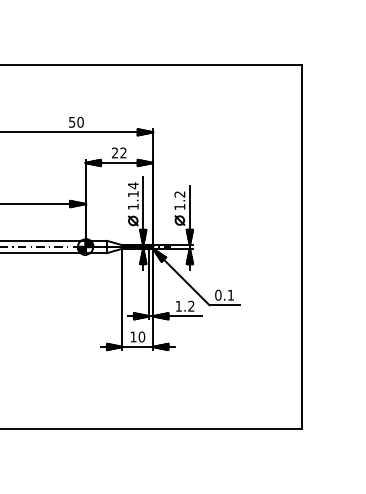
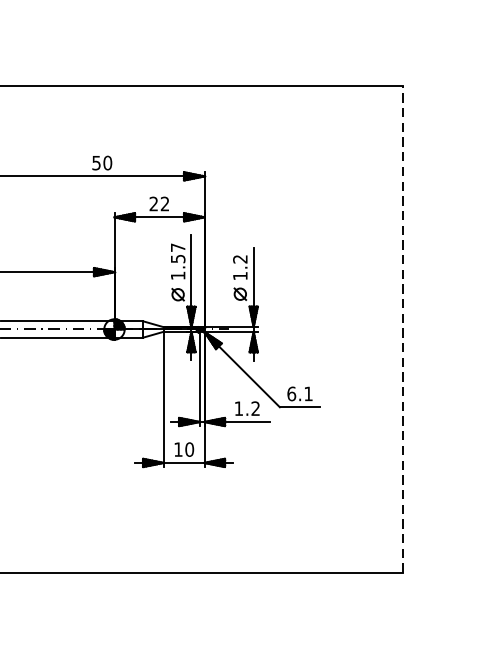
text: (133, 189) -> (178, 252), 1.14 -> 1.57
line: (301, 246) -> (402, 328), solid -> dashed
text: (218, 294) -> (291, 392), 0.1 -> 6.1

